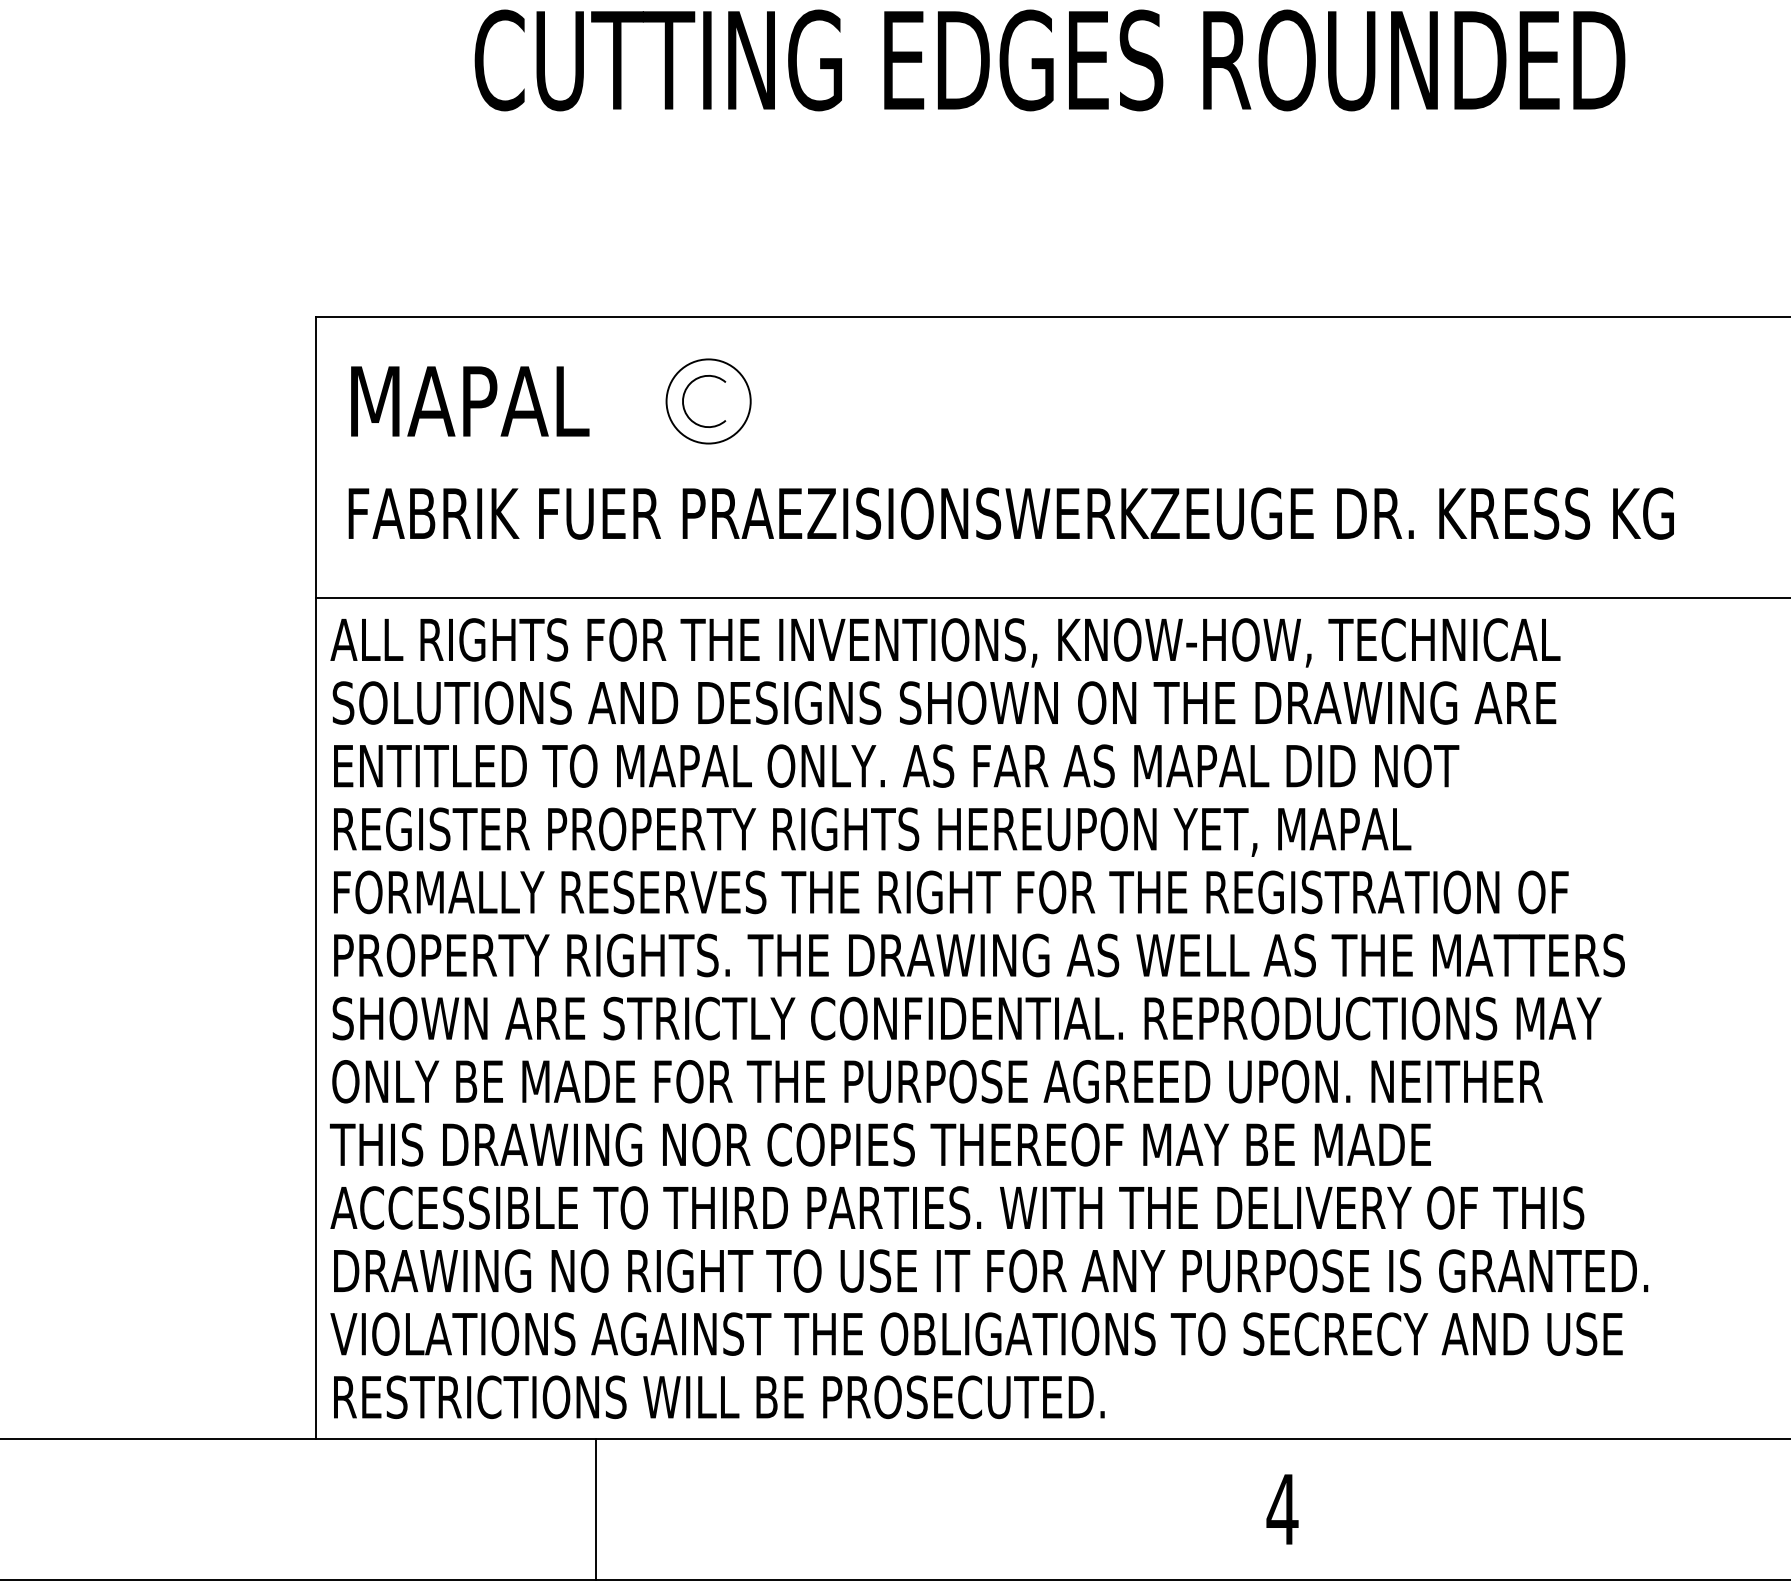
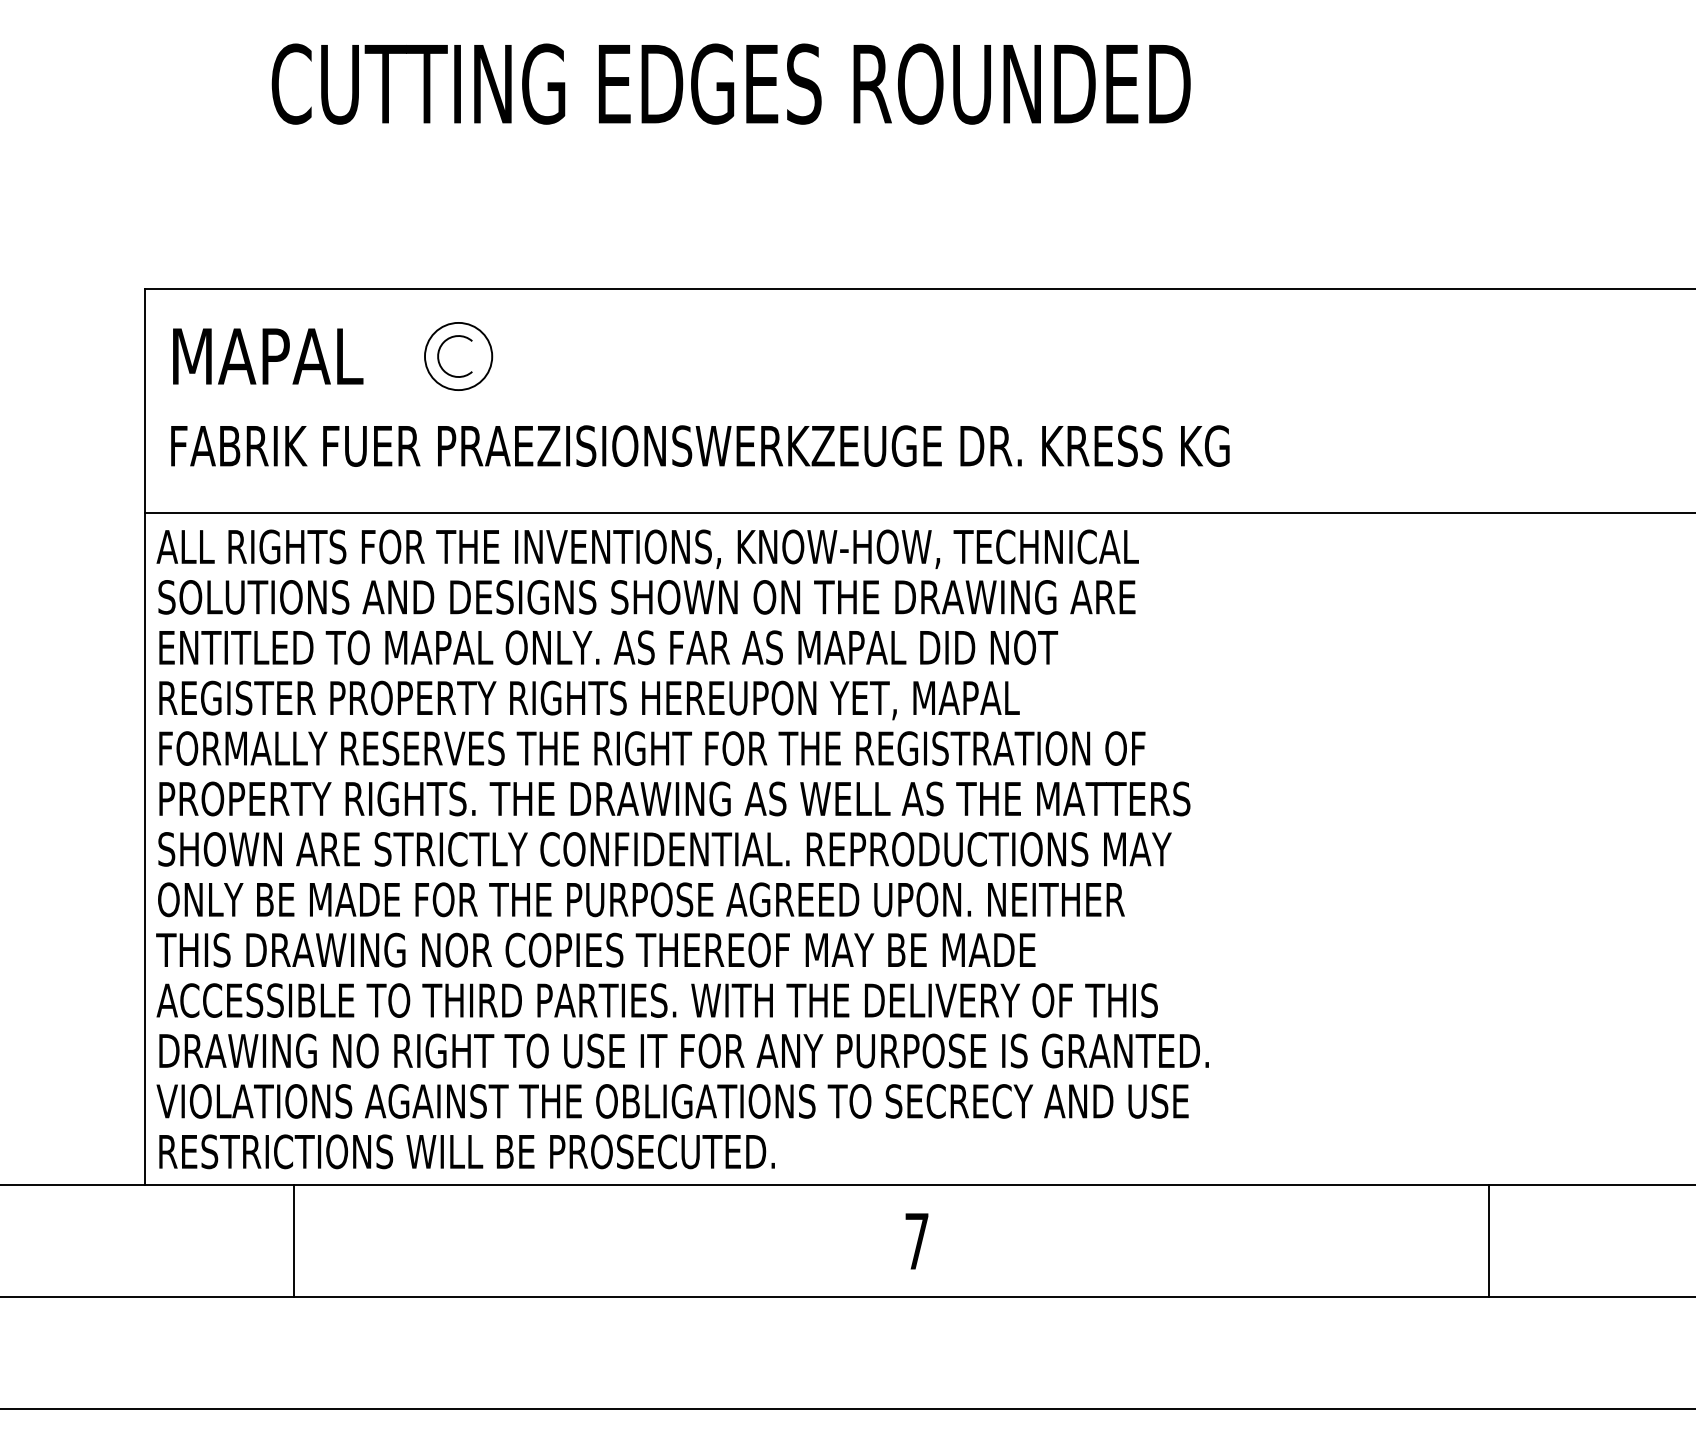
line: (595, 1509) -> (293, 1241), moved
text: (1281, 1509) -> (916, 1241), 4 -> 7

